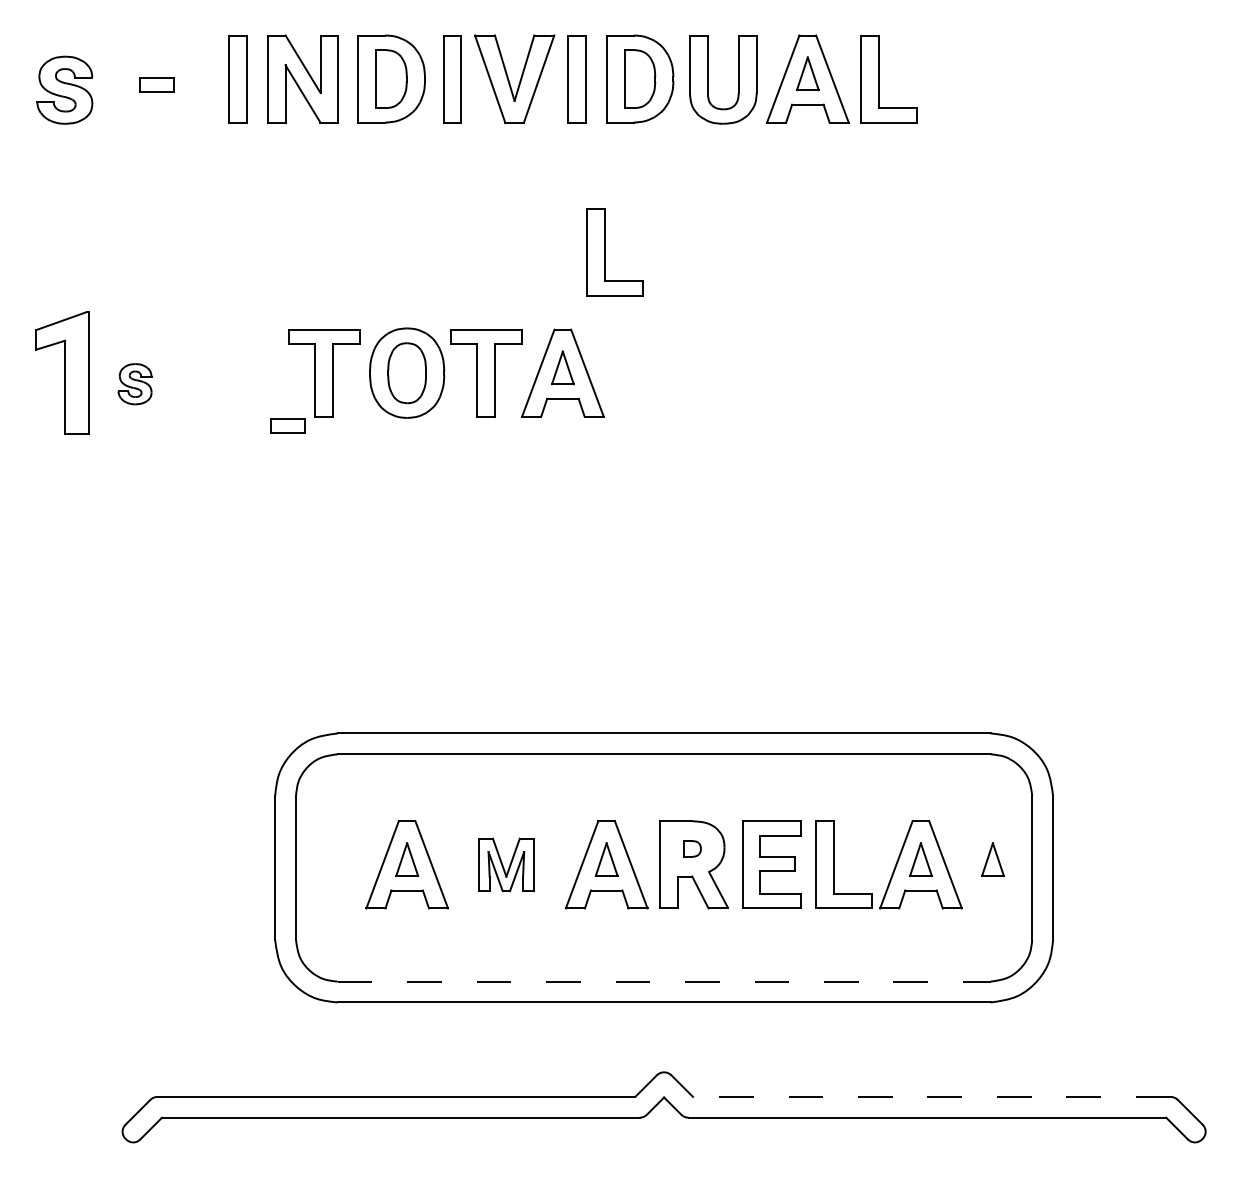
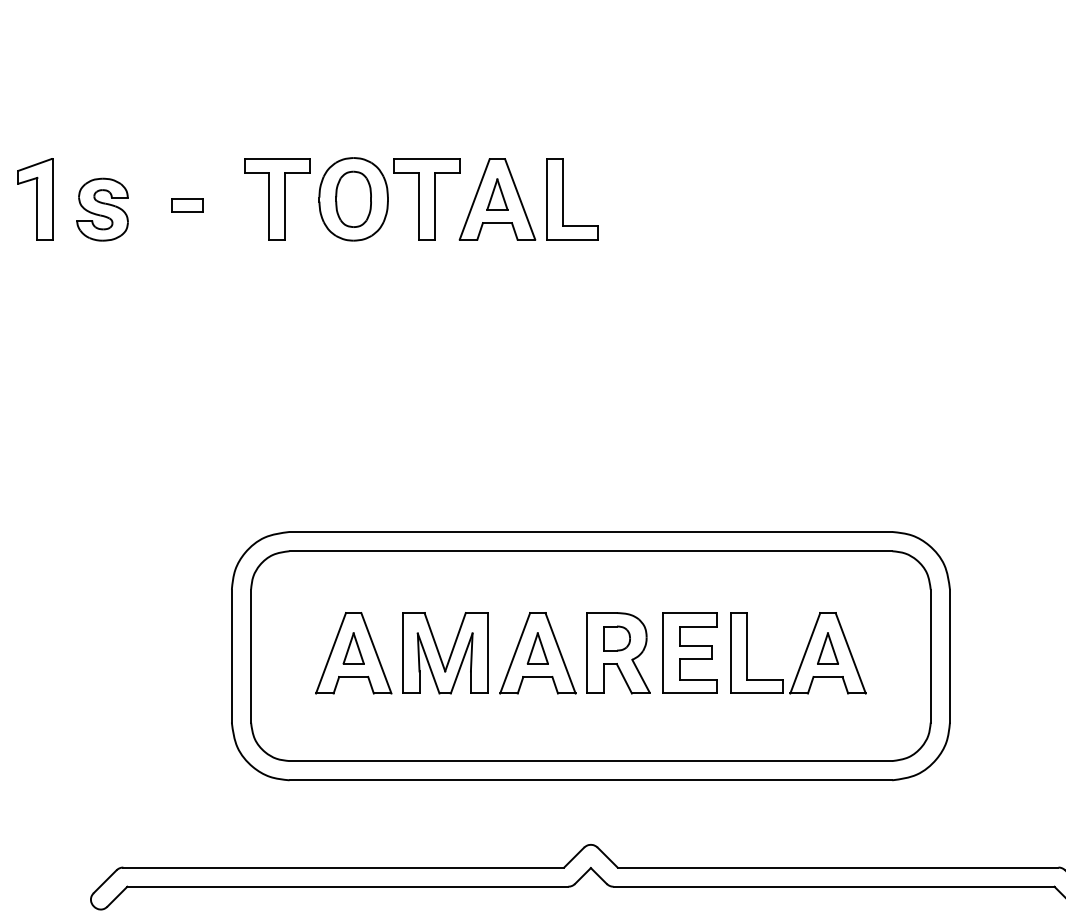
part: (605, 252) -> (563, 199), moved
part: (62, 372) -> (35, 198), size x0.71
part: (134, 383) -> (101, 208), size x1.67
part: (287, 425) -> (186, 204), moved
part: (692, 848) -> (617, 638), size x1.67
part: (992, 859) -> (894, 648), removed
part: (506, 864) -> (445, 652), size x1.67
line: (664, 981) -> (591, 760), dashed -> solid
line: (931, 1096) -> (837, 867), dashed -> solid

